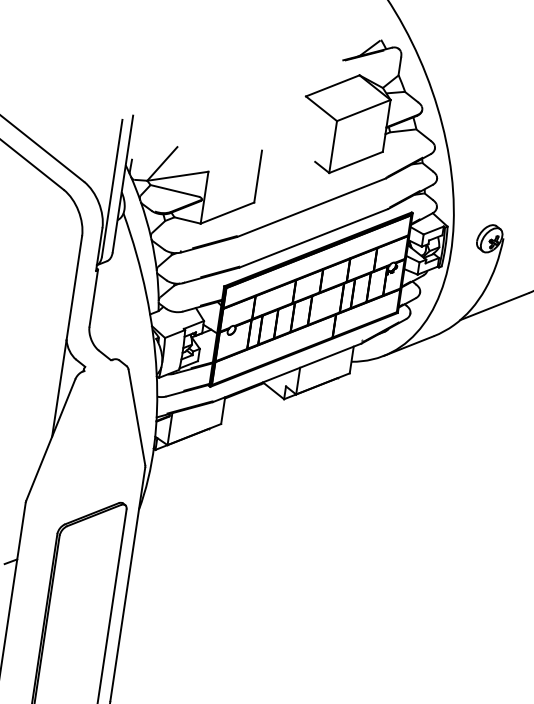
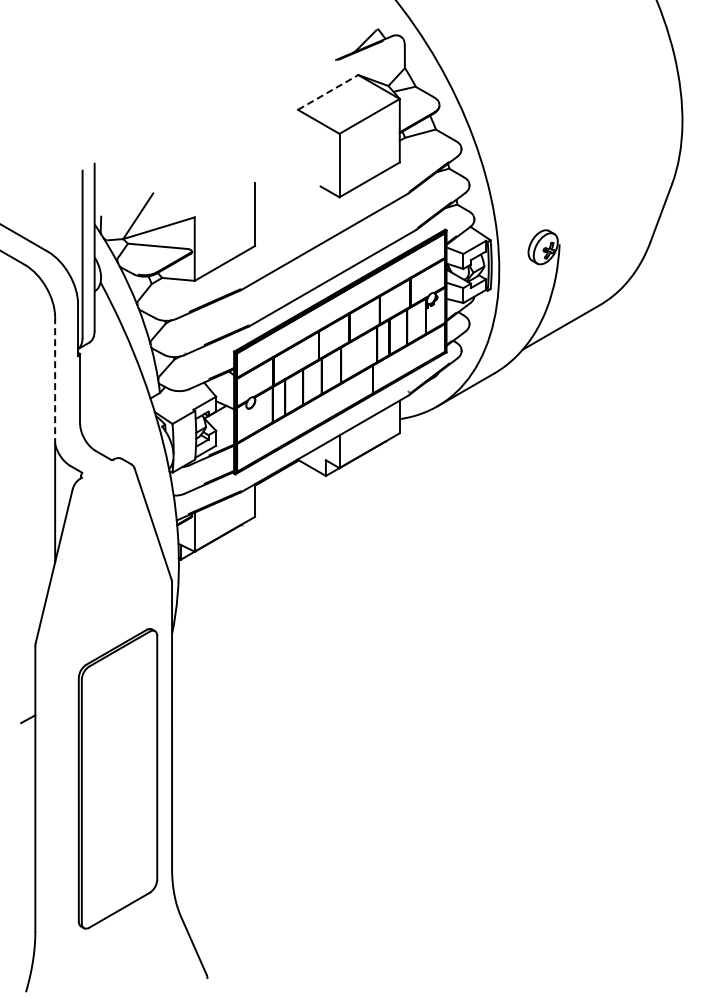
line: (333, 85) -> (328, 92), solid -> dashed
line: (74, 288) -> (55, 381), solid -> dashed

